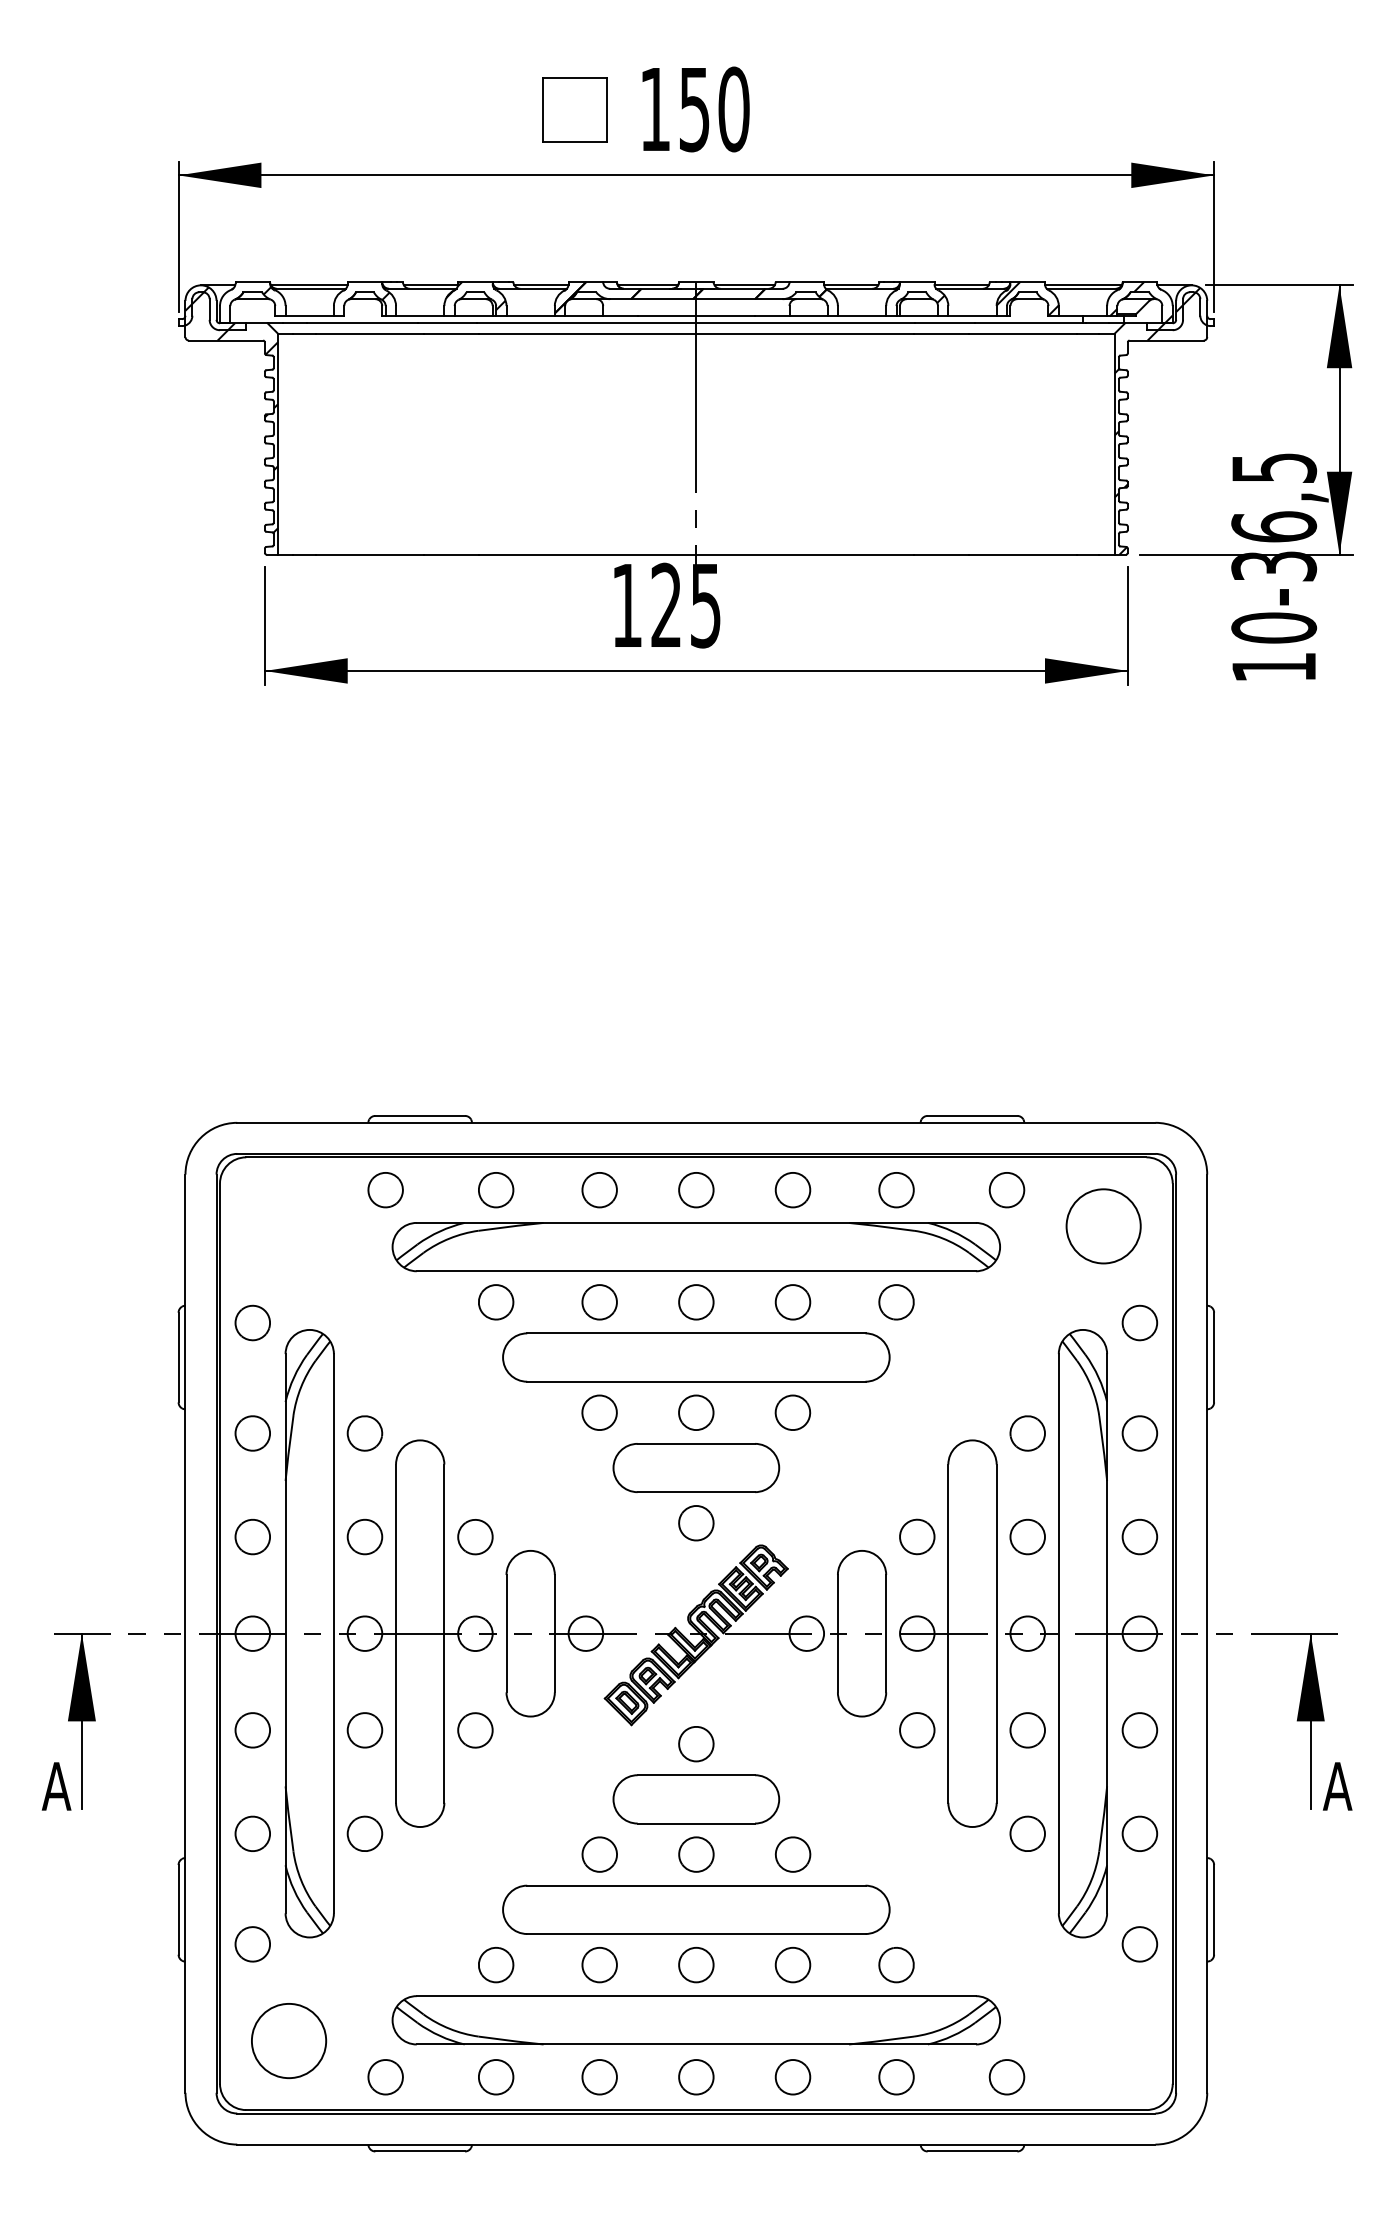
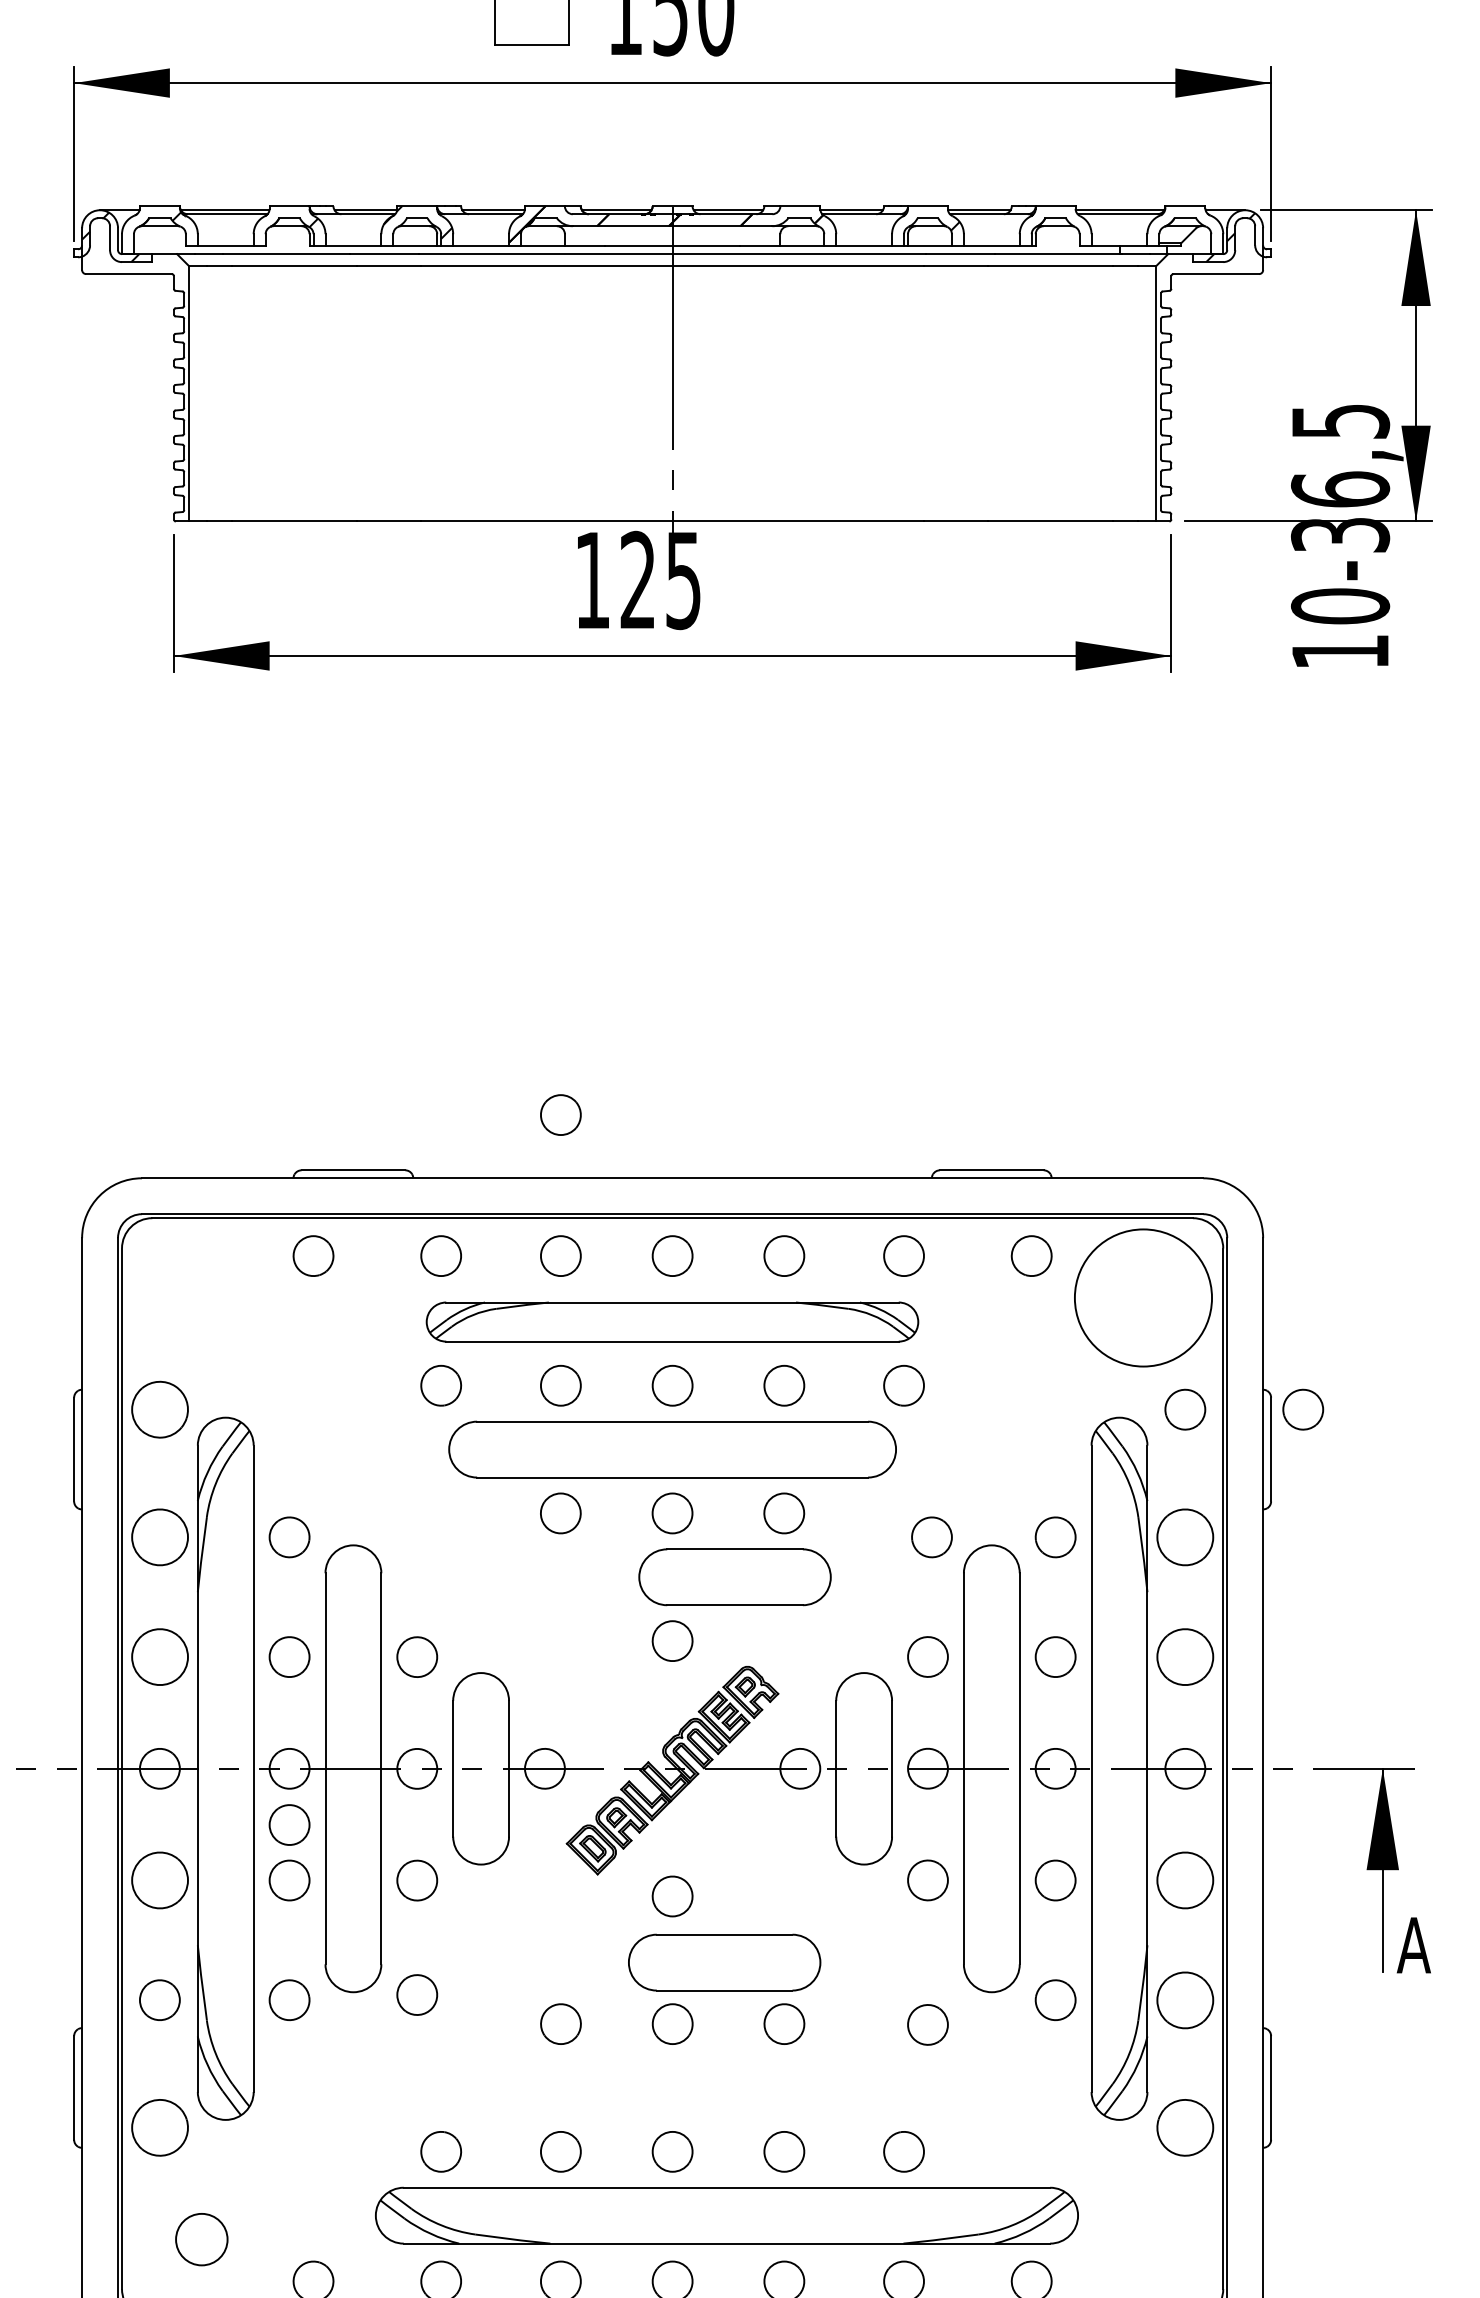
hatch: (1027, 298) -> (1055, 225), removed
hatch: (1140, 302) -> (1186, 230), removed
hatch: (235, 412) -> (139, 357), removed
hatch: (1154, 423) -> (1202, 369), removed
part: (599, 1068) -> (560, 1115), added
circle: (1103, 1226) -> (1143, 1298), size x1.6
part: (695, 1247) -> (671, 1322), size x0.7
part: (252, 1322) -> (159, 1409), size x1.4
part: (1241, 1322) -> (1302, 1409), added
part: (252, 1433) -> (159, 1537), size x1.4
part: (920, 1433) -> (931, 1537), added
part: (1139, 1433) -> (1184, 1537), size x1.4
part: (696, 1467) -> (735, 1576), moved
part: (252, 1536) -> (159, 1656), size x1.4
part: (1139, 1536) -> (1184, 1656), size x1.4
part: (364, 1682) -> (289, 1825), added
part: (252, 1730) -> (159, 1880), size x1.4
part: (1139, 1730) -> (1184, 1880), size x1.4
part: (696, 1799) -> (724, 1962), moved
part: (475, 1829) -> (417, 1995), added
part: (1139, 1833) -> (1184, 1999), size x1.4
part: (917, 1855) -> (928, 2025), added
part: (696, 1909) -> (672, 2087), removed
part: (252, 1944) -> (159, 2128), size x1.4
part: (1139, 1944) -> (1184, 2128), size x1.4
part: (695, 2020) -> (725, 2215), moved
circle: (288, 2040) -> (201, 2239), size x0.6

